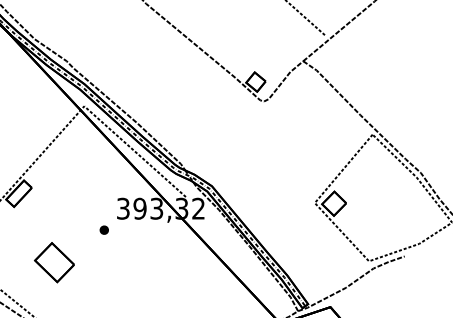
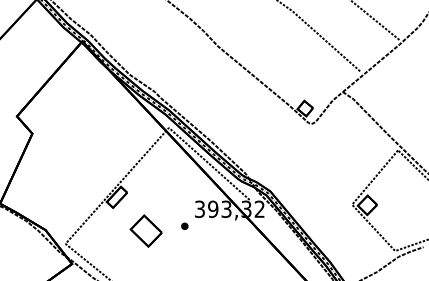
part: (53, 261) -> (145, 230), moved

